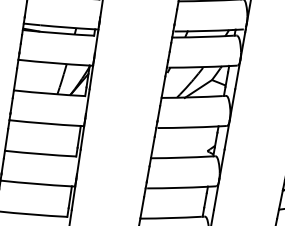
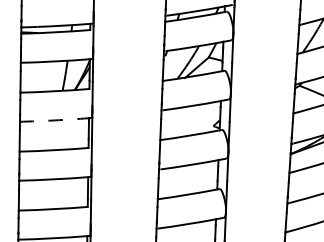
arc: (45, 123) -> (54, 120), solid -> dashed

